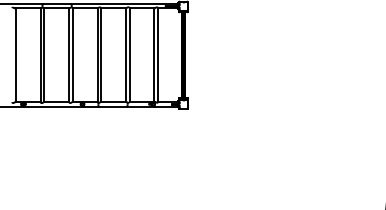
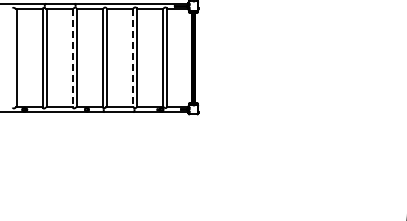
line: (68, 55) -> (72, 58), solid -> dashed
line: (125, 55) -> (132, 58), solid -> dashed

